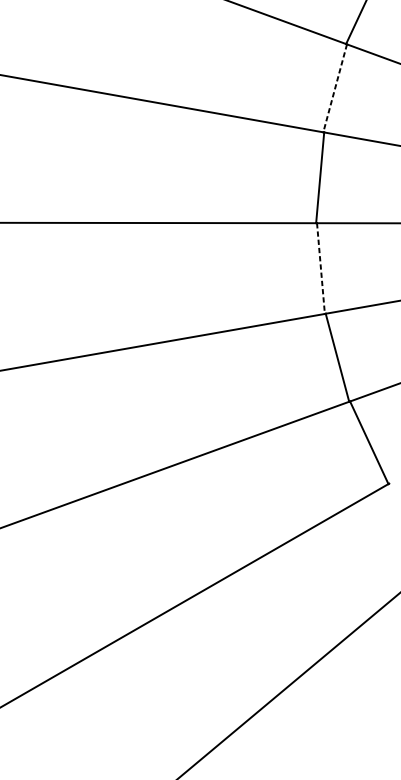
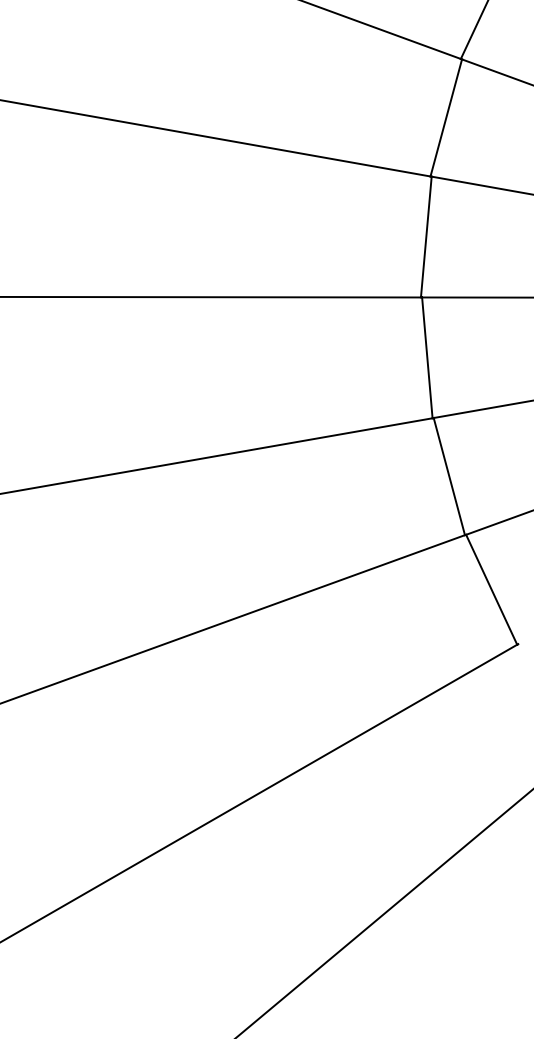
line: (335, 88) -> (446, 117), dashed -> solid
line: (321, 268) -> (427, 357), dashed -> solid

